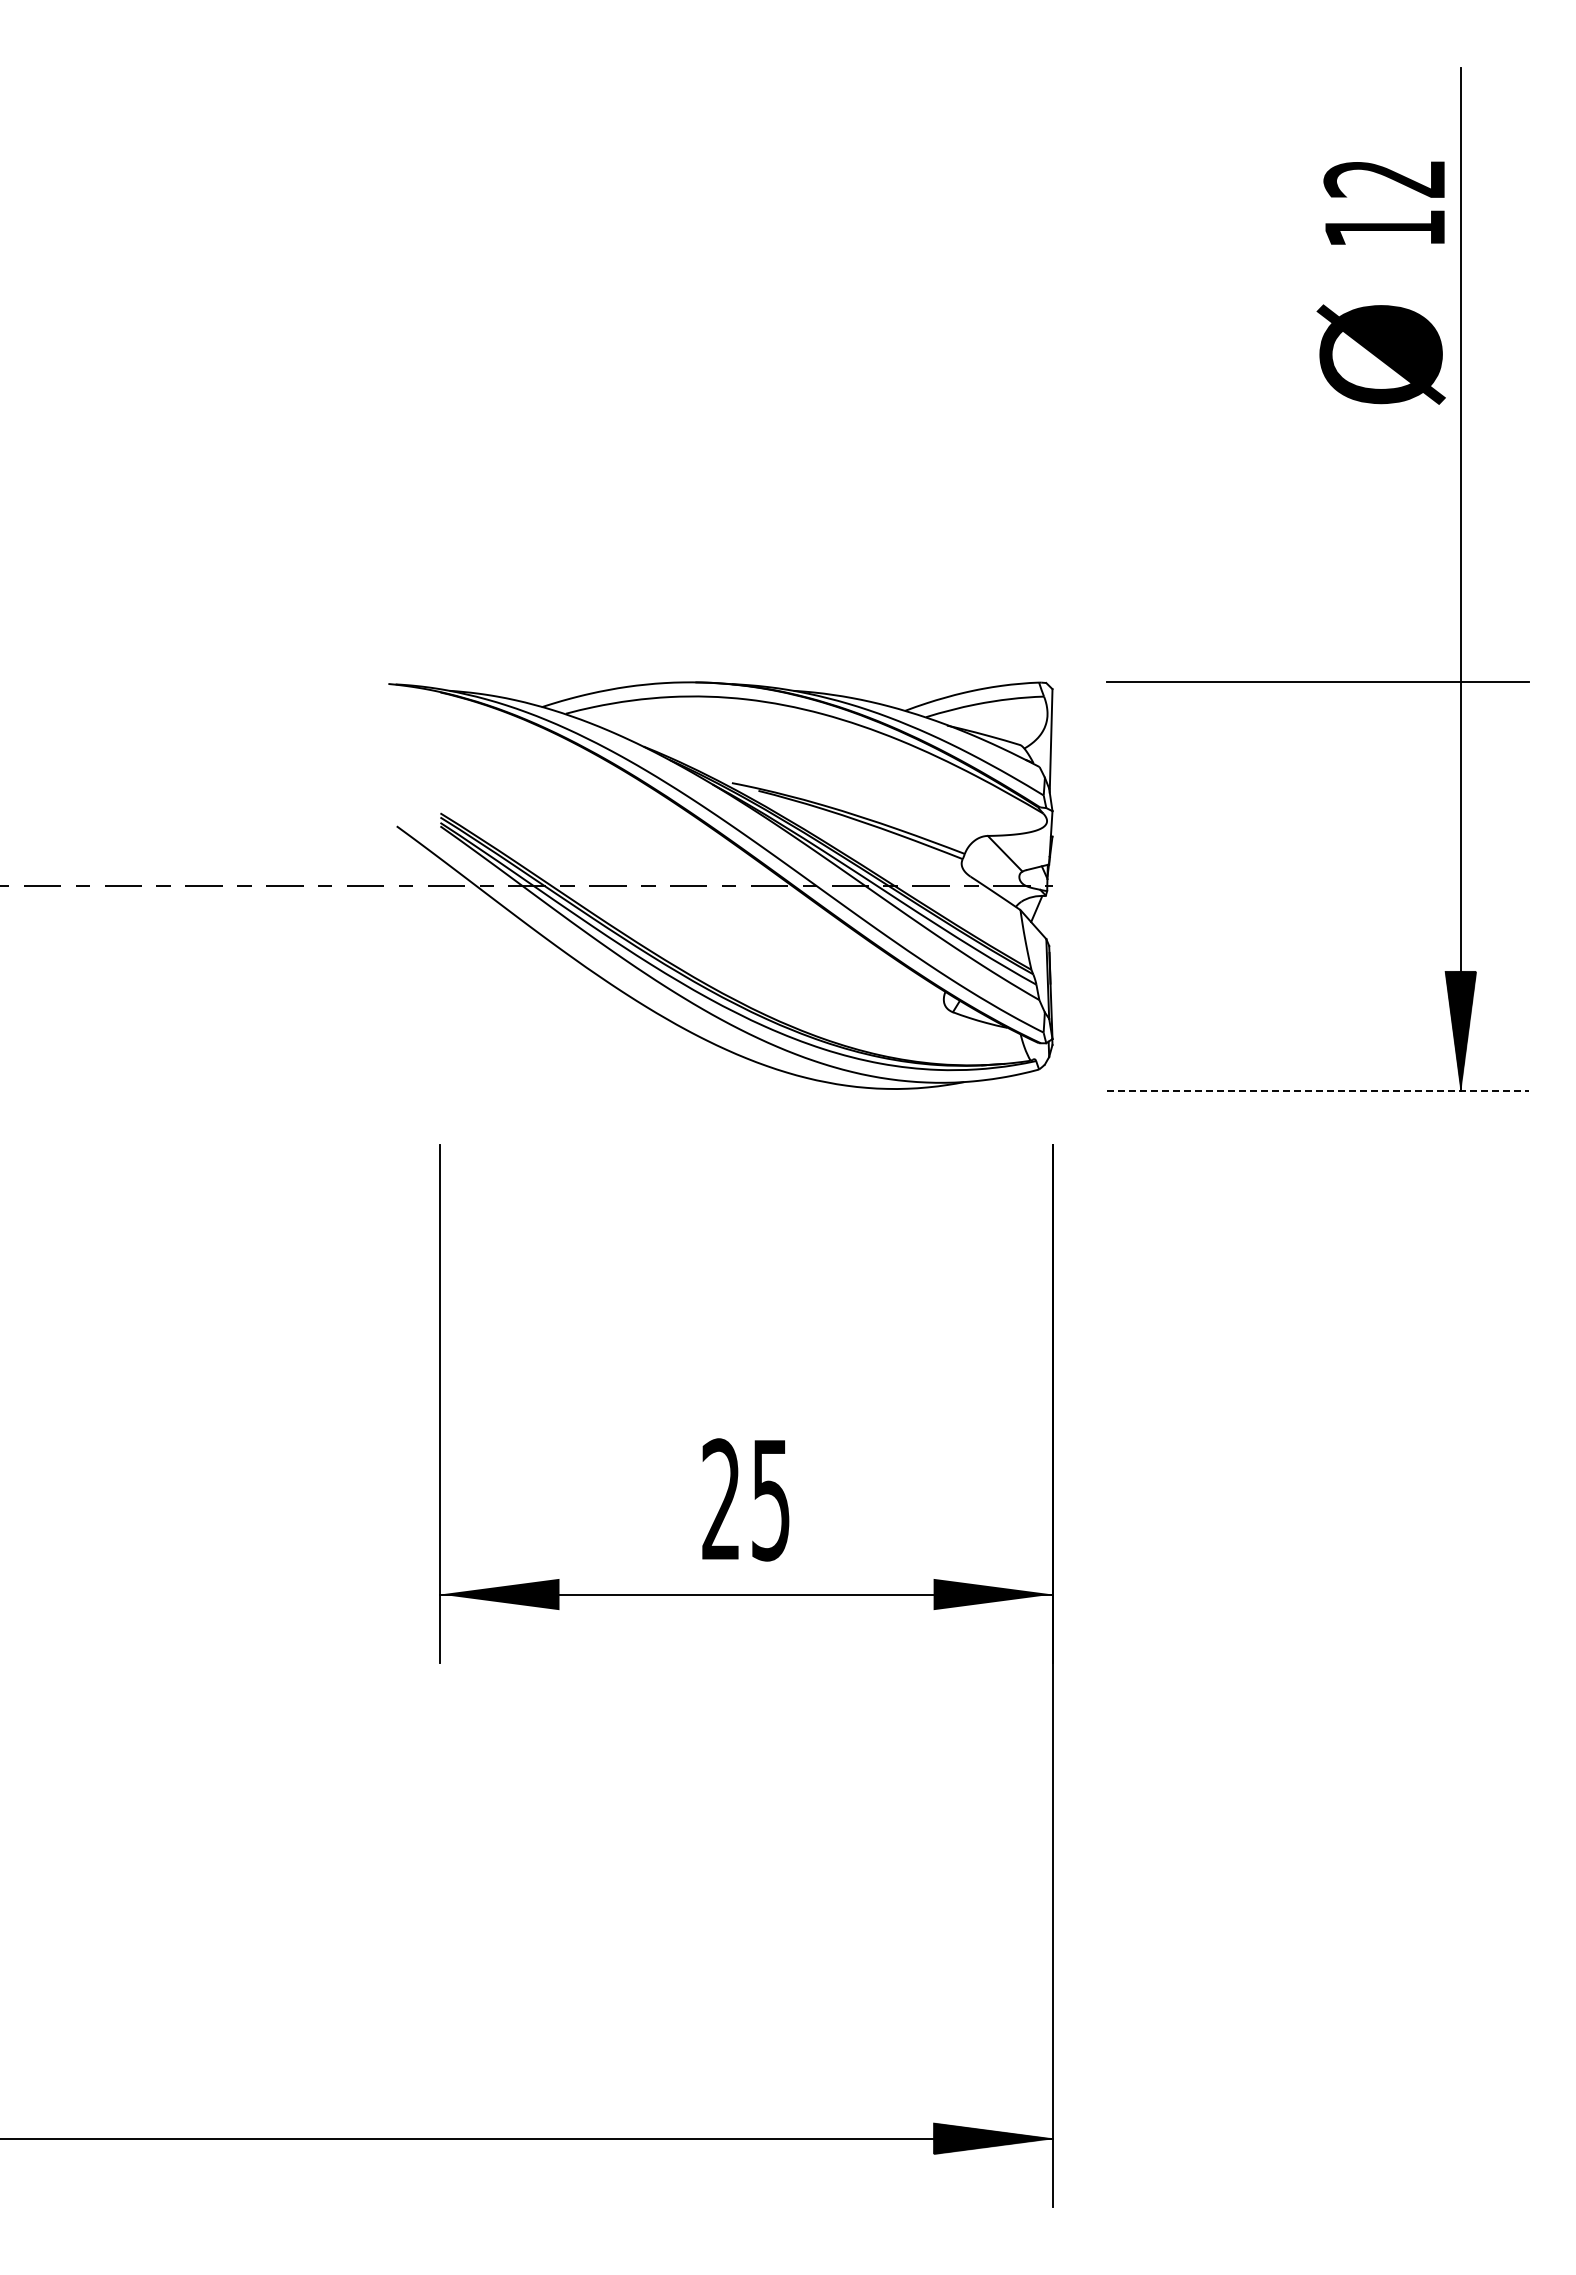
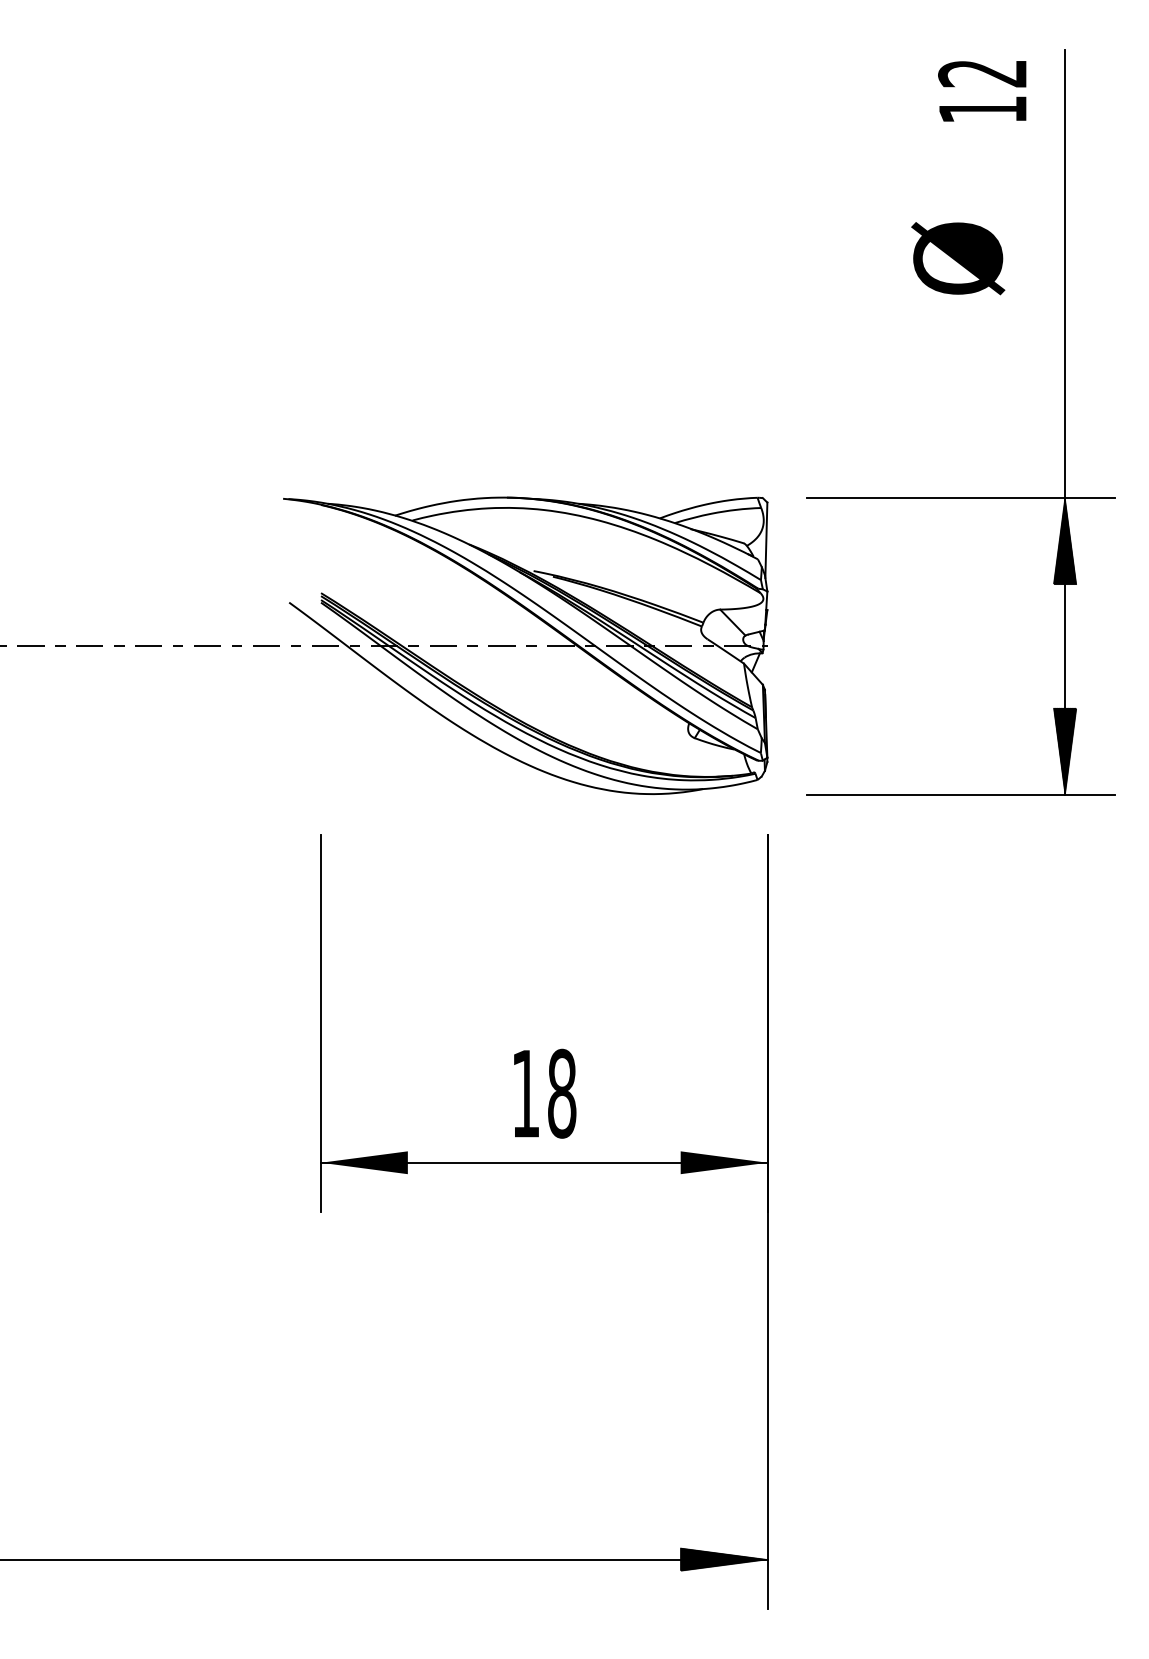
text: (1383, 202) -> (981, 90), moved
text: (1380, 354) -> (957, 258), moved
hatch: (1460, 741) -> (1064, 540), added
line: (1318, 1090) -> (961, 795), dashed -> solid
text: (746, 1499) -> (544, 1093), 25 -> 18

